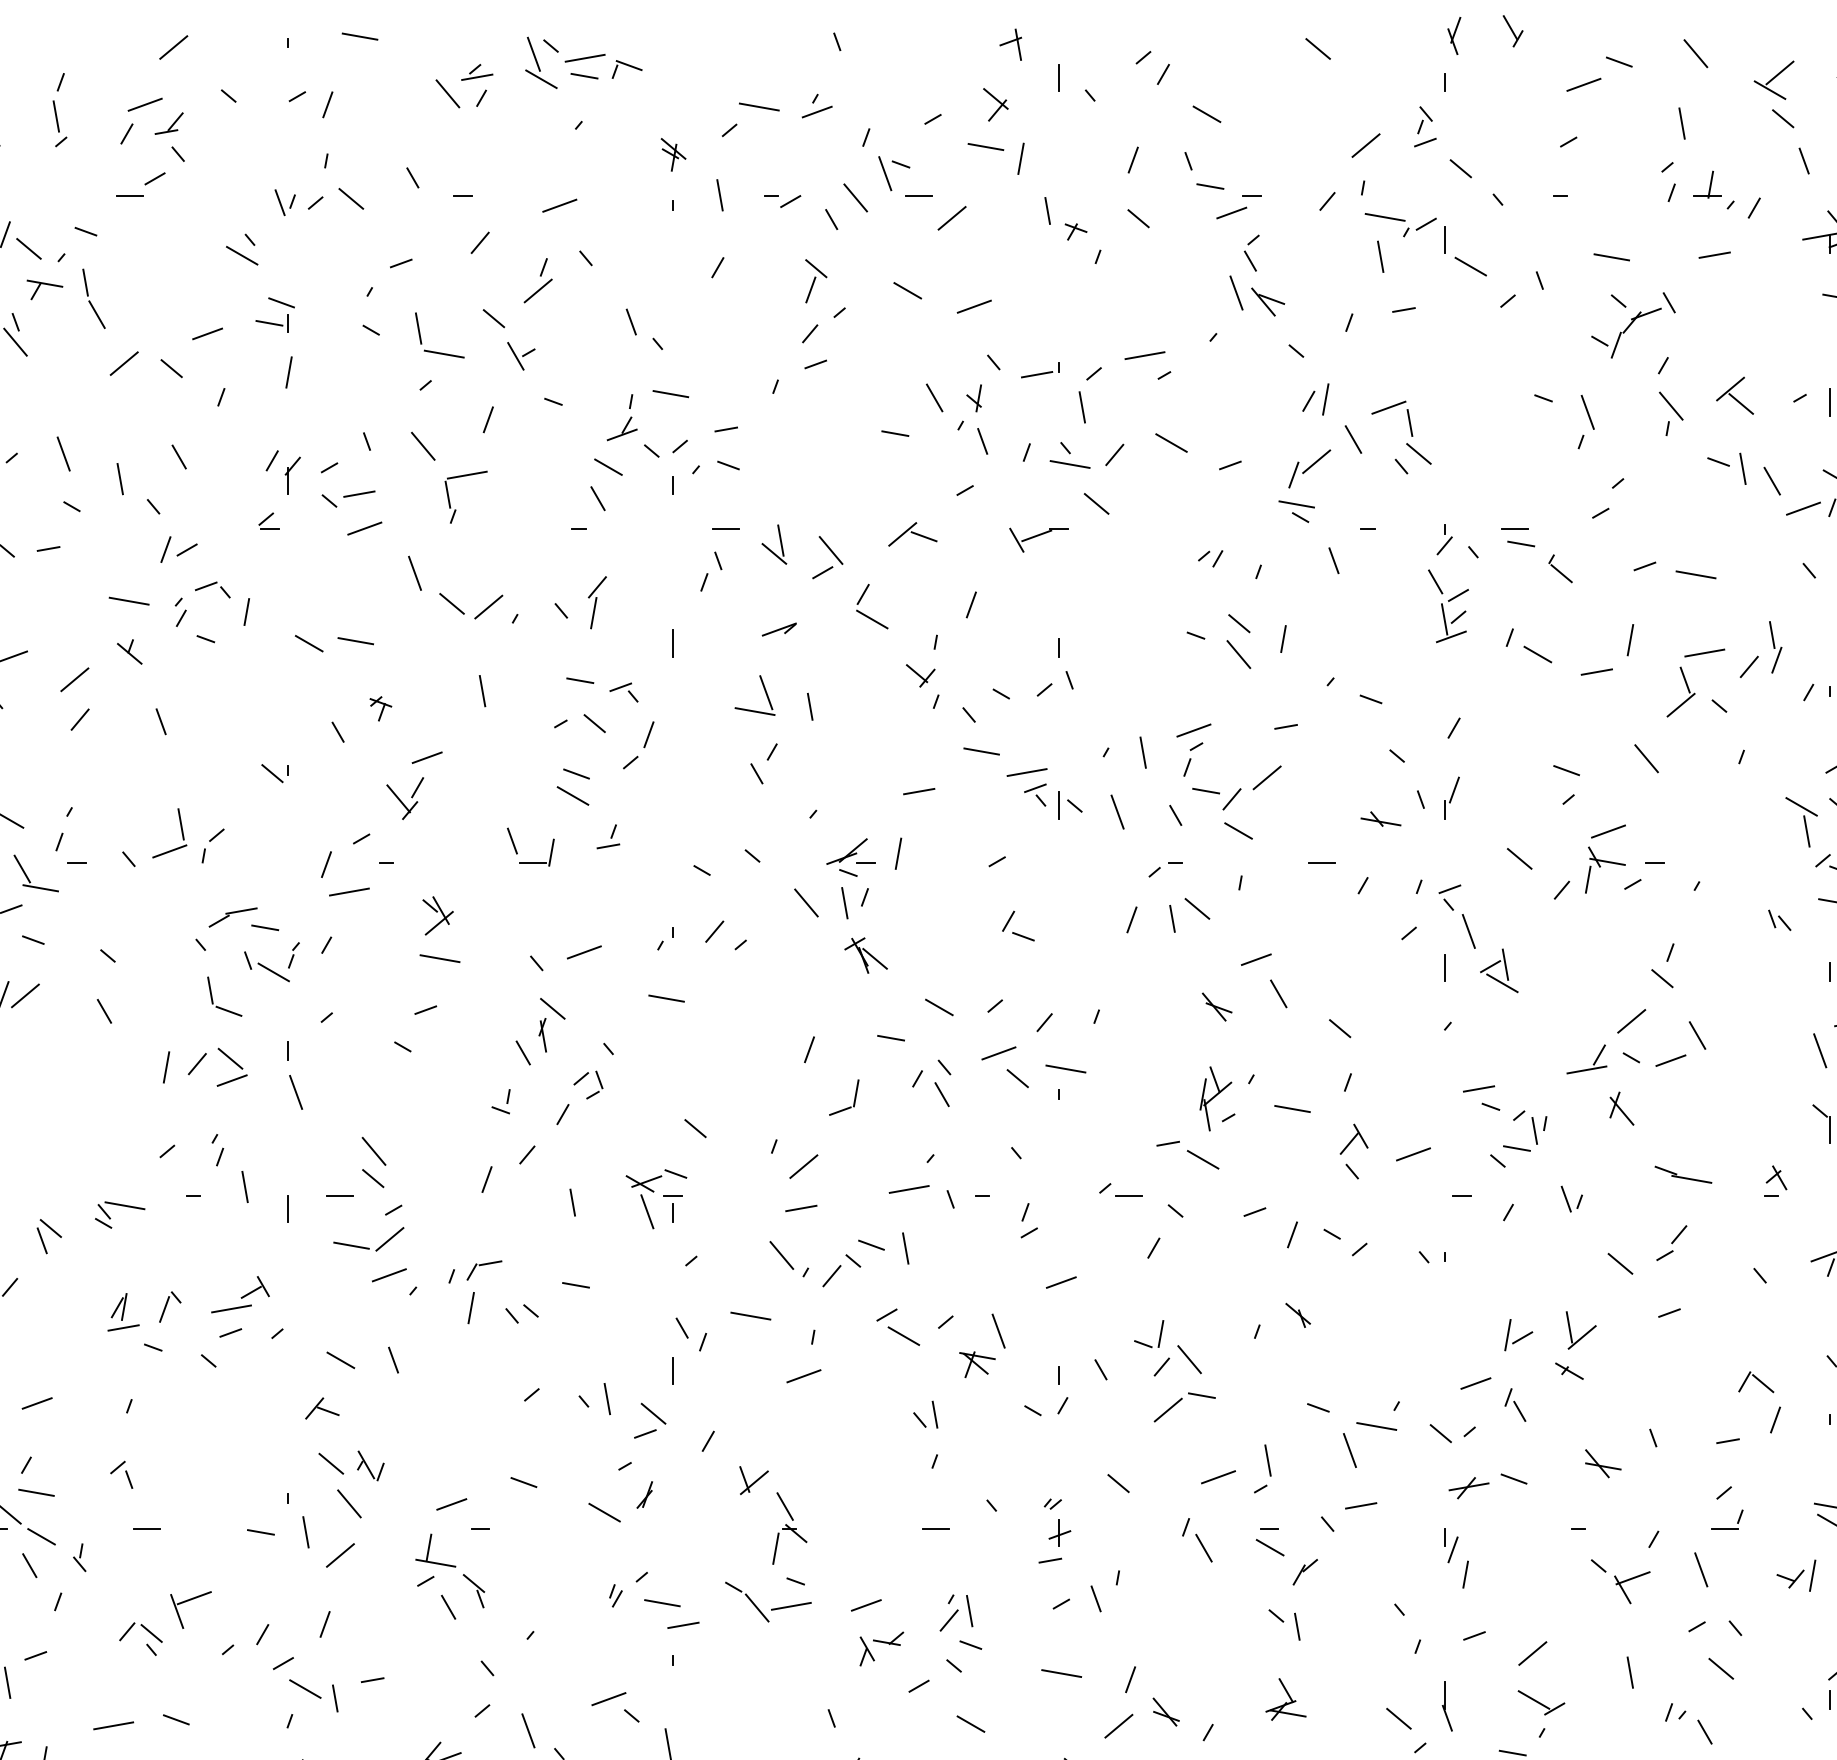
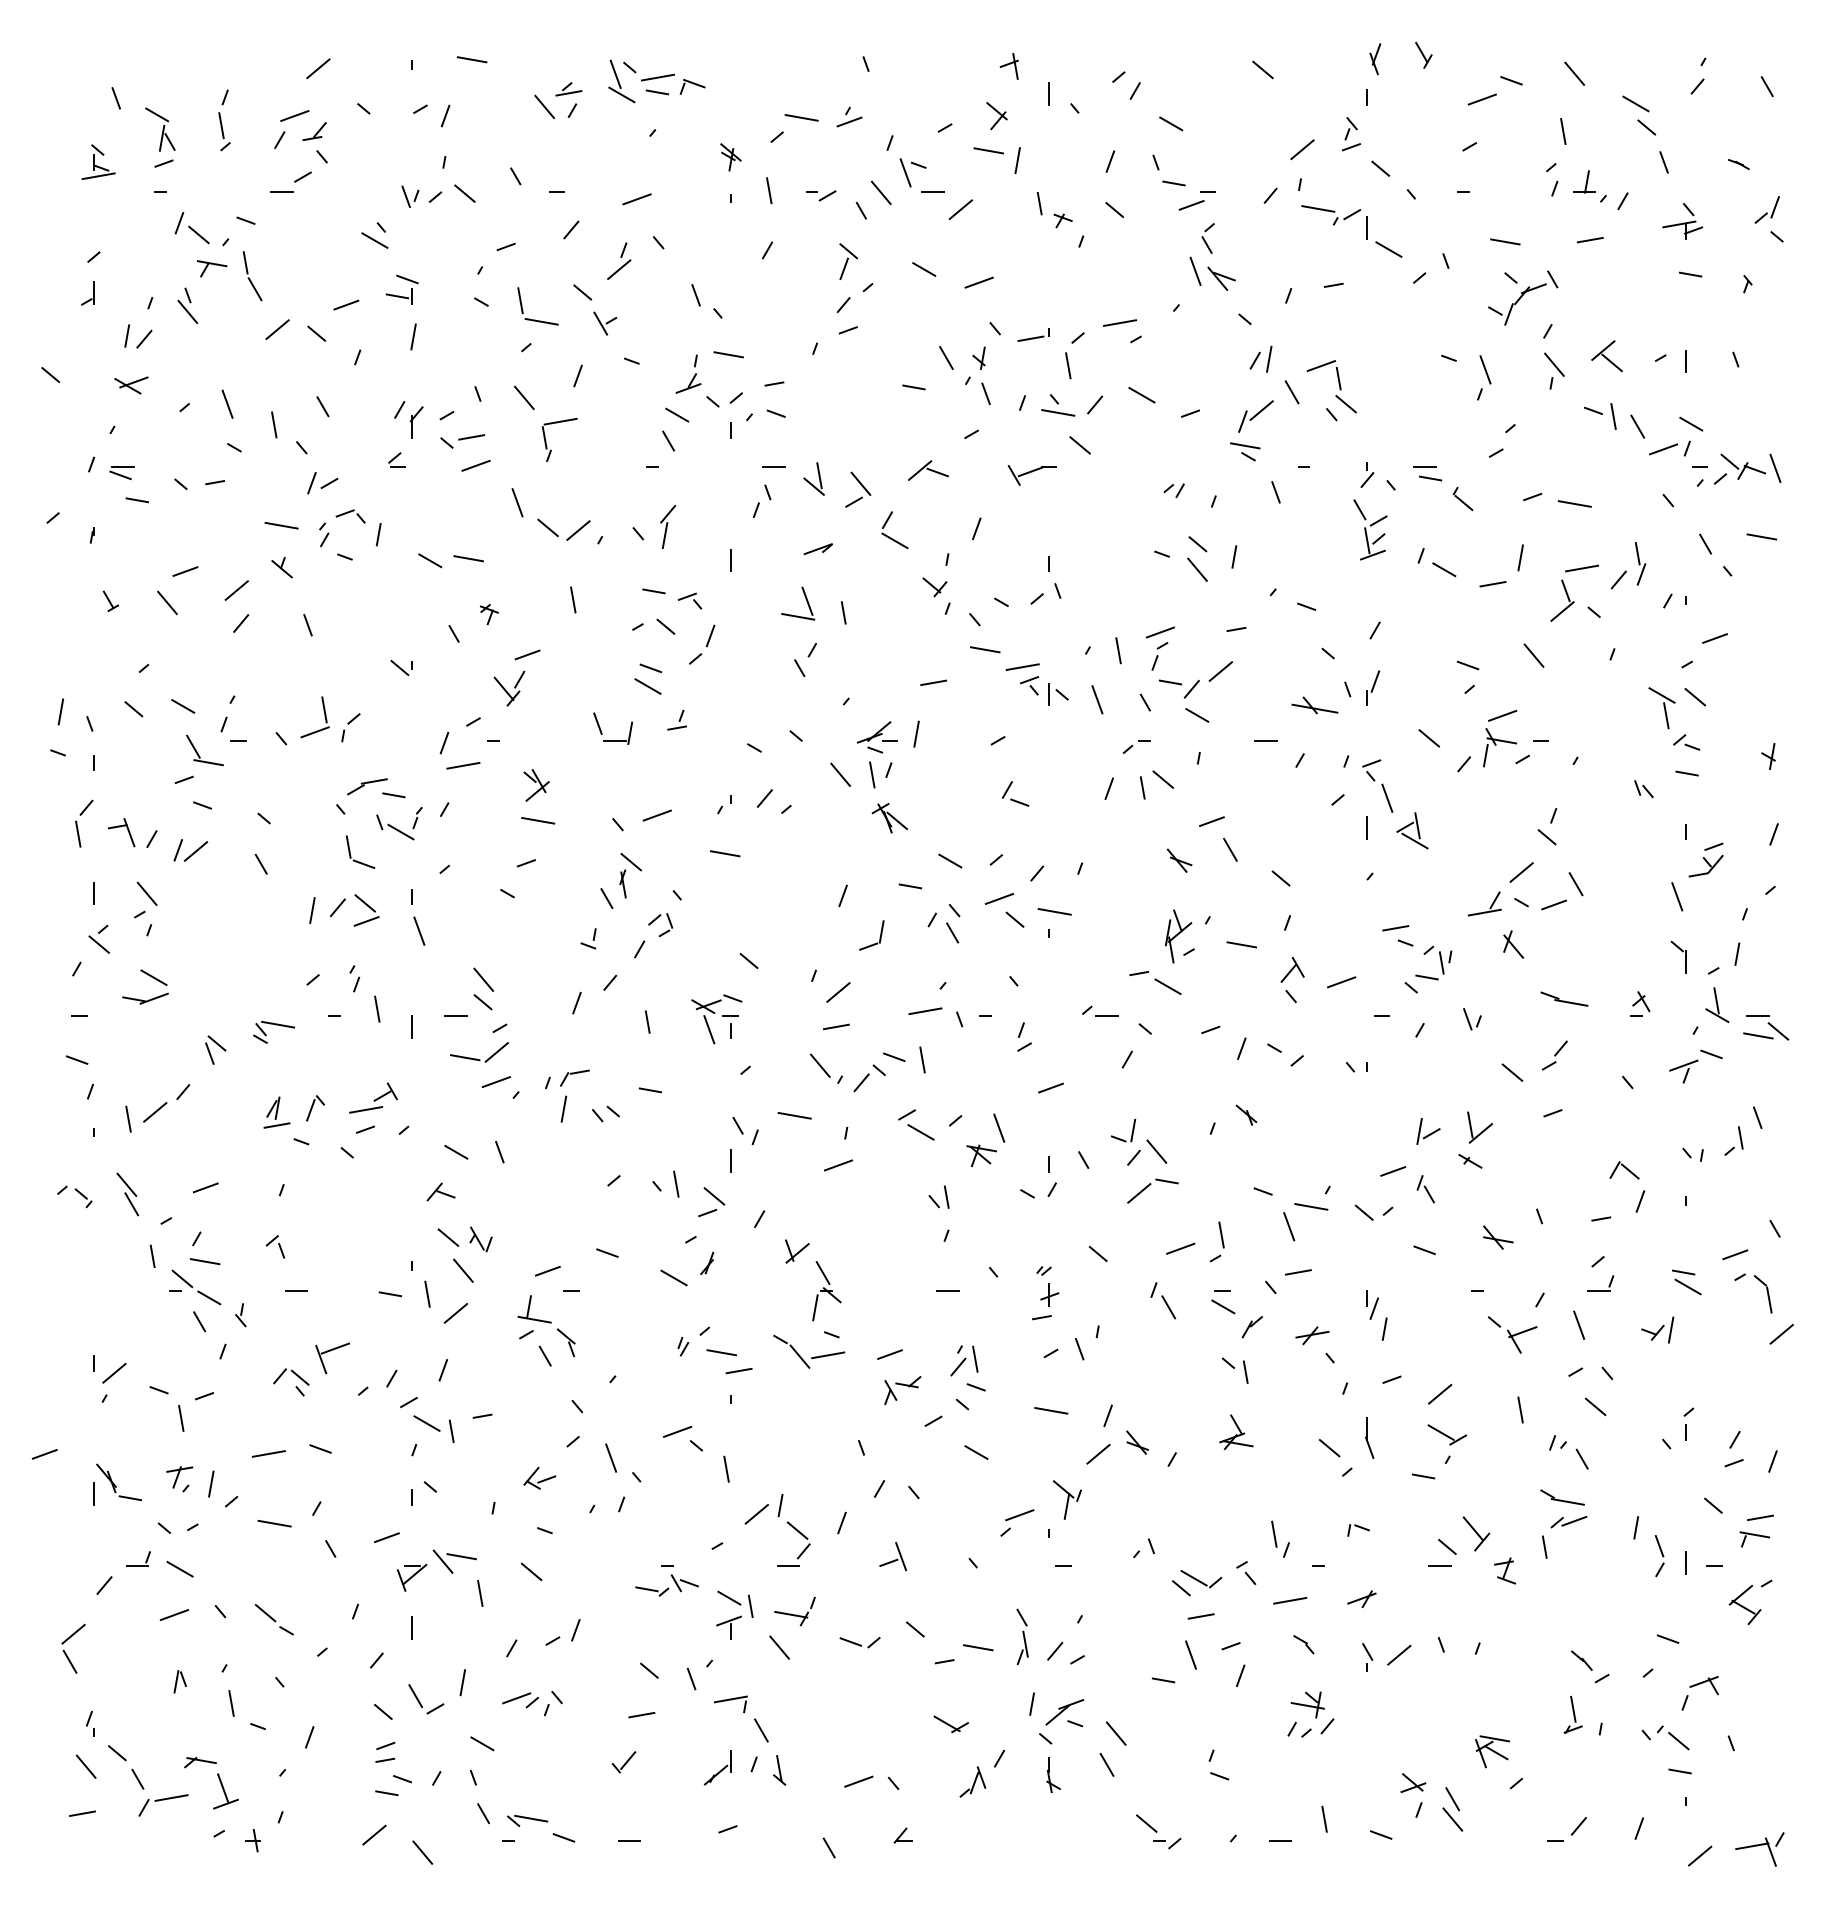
line: (1780, 72) -> (1644, 89), removed
line: (1380, 256) -> (1314, 241), removed
part: (1380, 819) -> (1314, 705), size x1.4
part: (1469, 1487) -> (1312, 1335), moved

